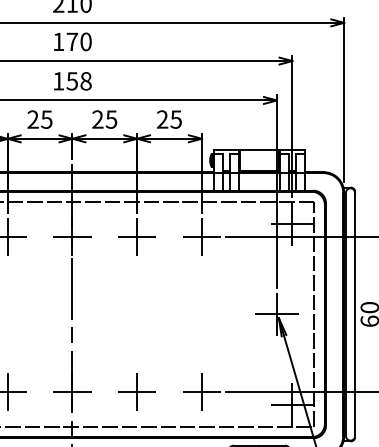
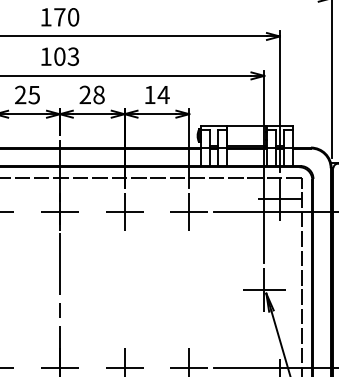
text: (78, 81) -> (65, 56), 158 -> 103
text: (111, 119) -> (98, 94), 25 -> 28
text: (169, 119) -> (156, 94), 25 -> 14

